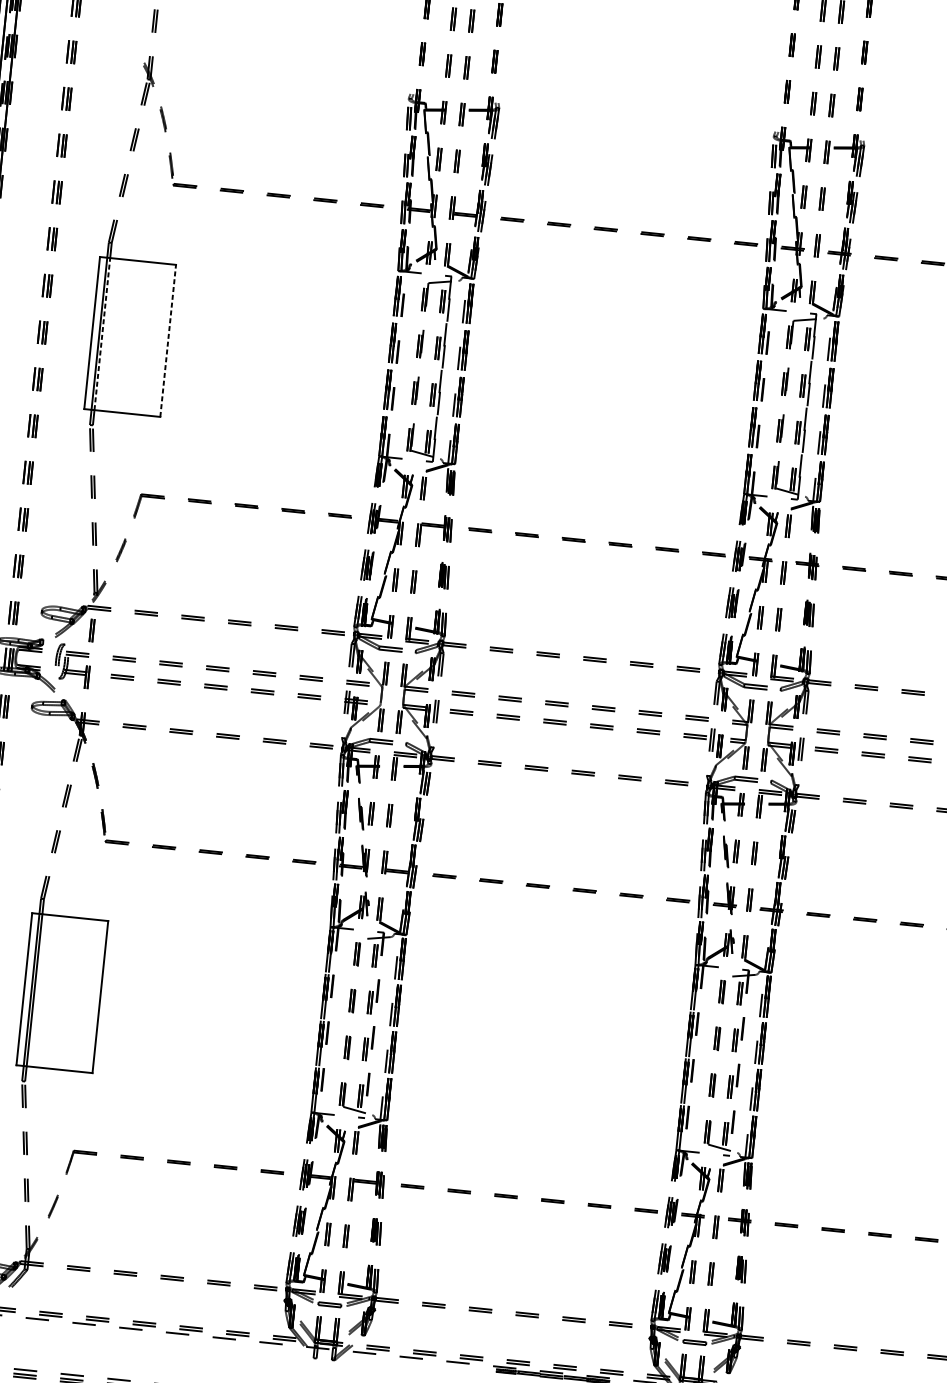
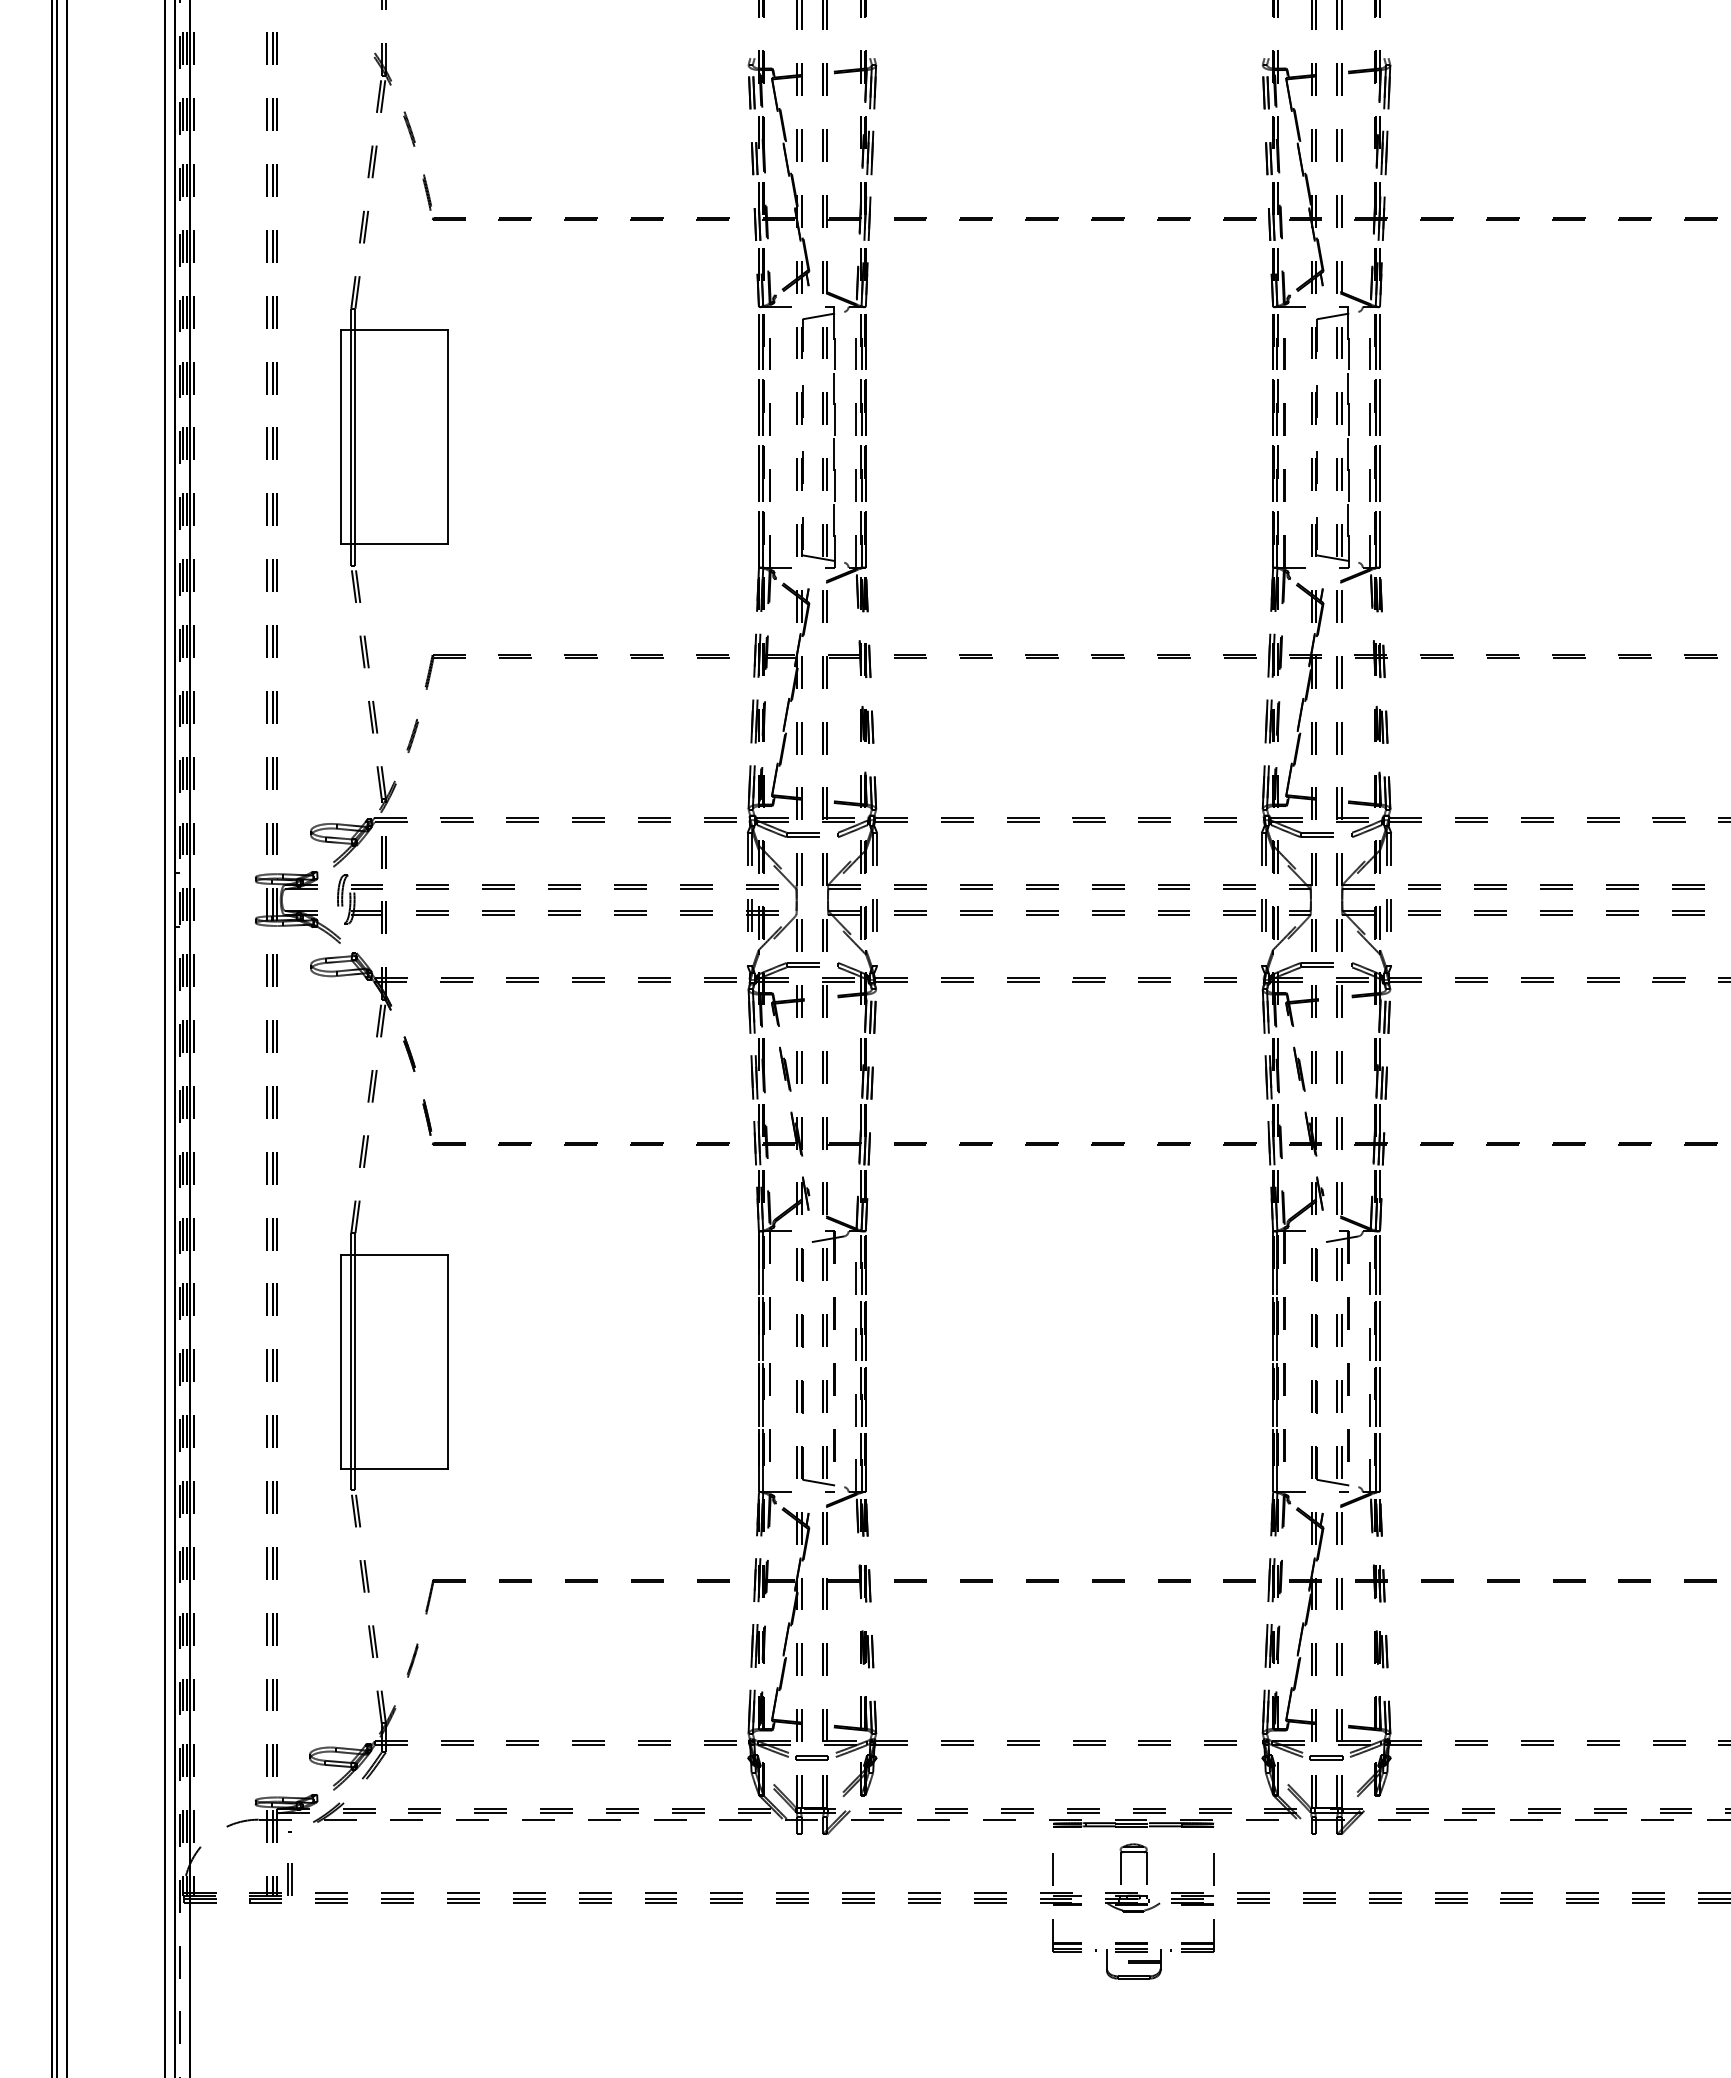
line: (102, 333) -> (355, 436), dashed -> solid
line: (168, 340) -> (448, 436), dashed -> solid

